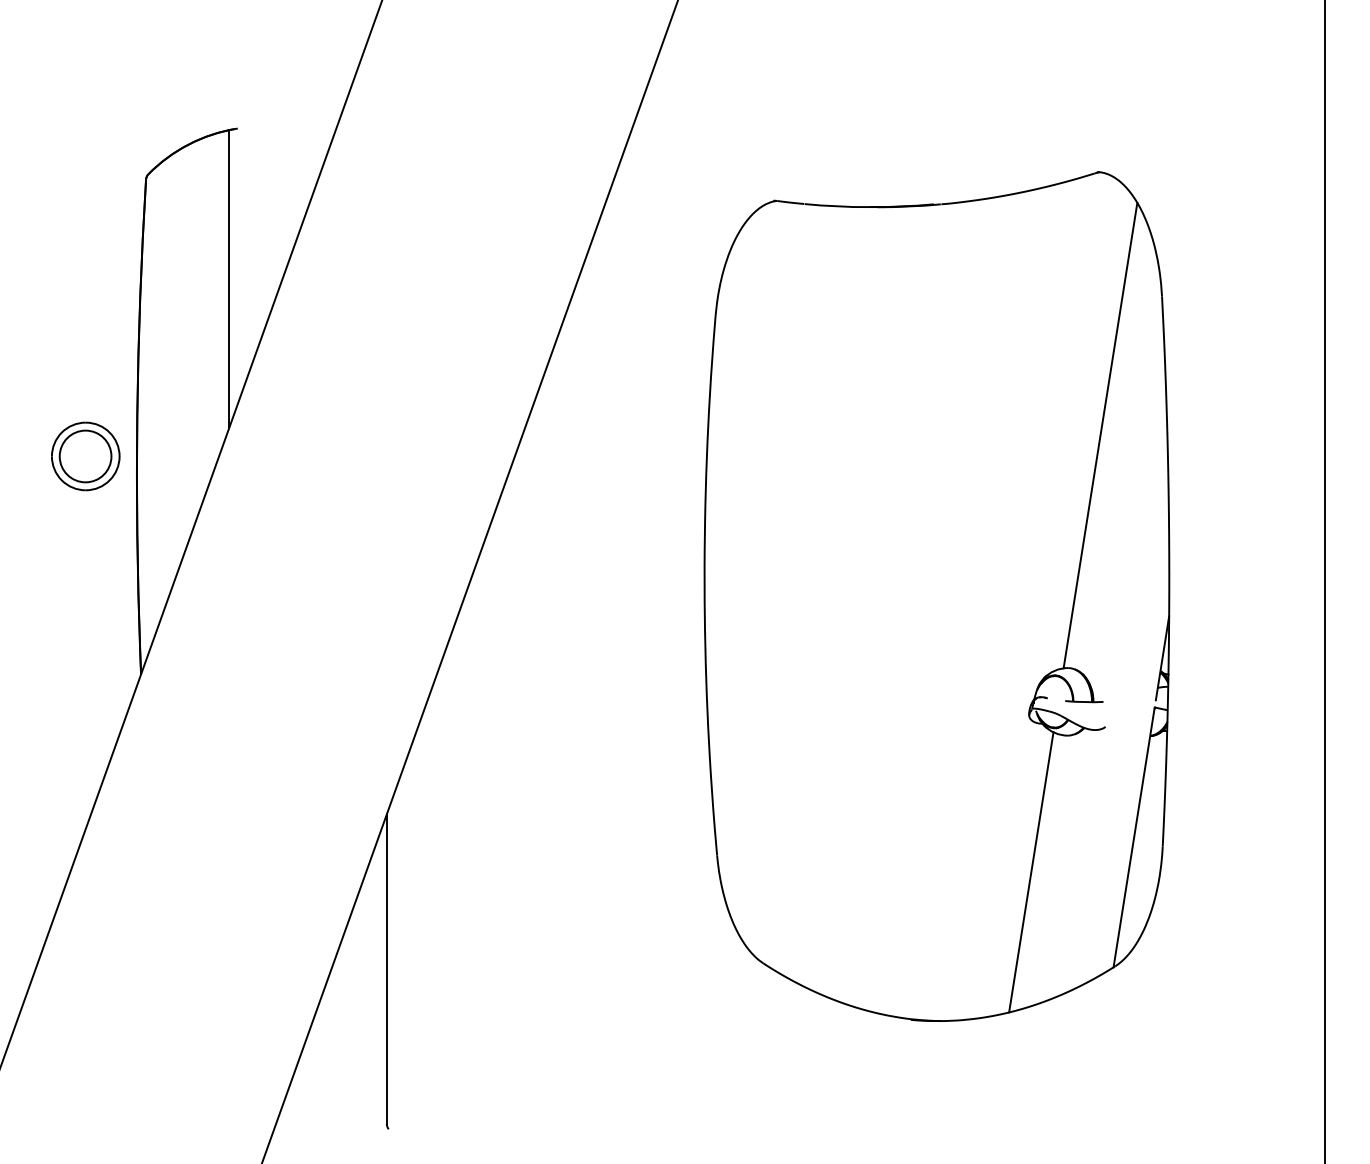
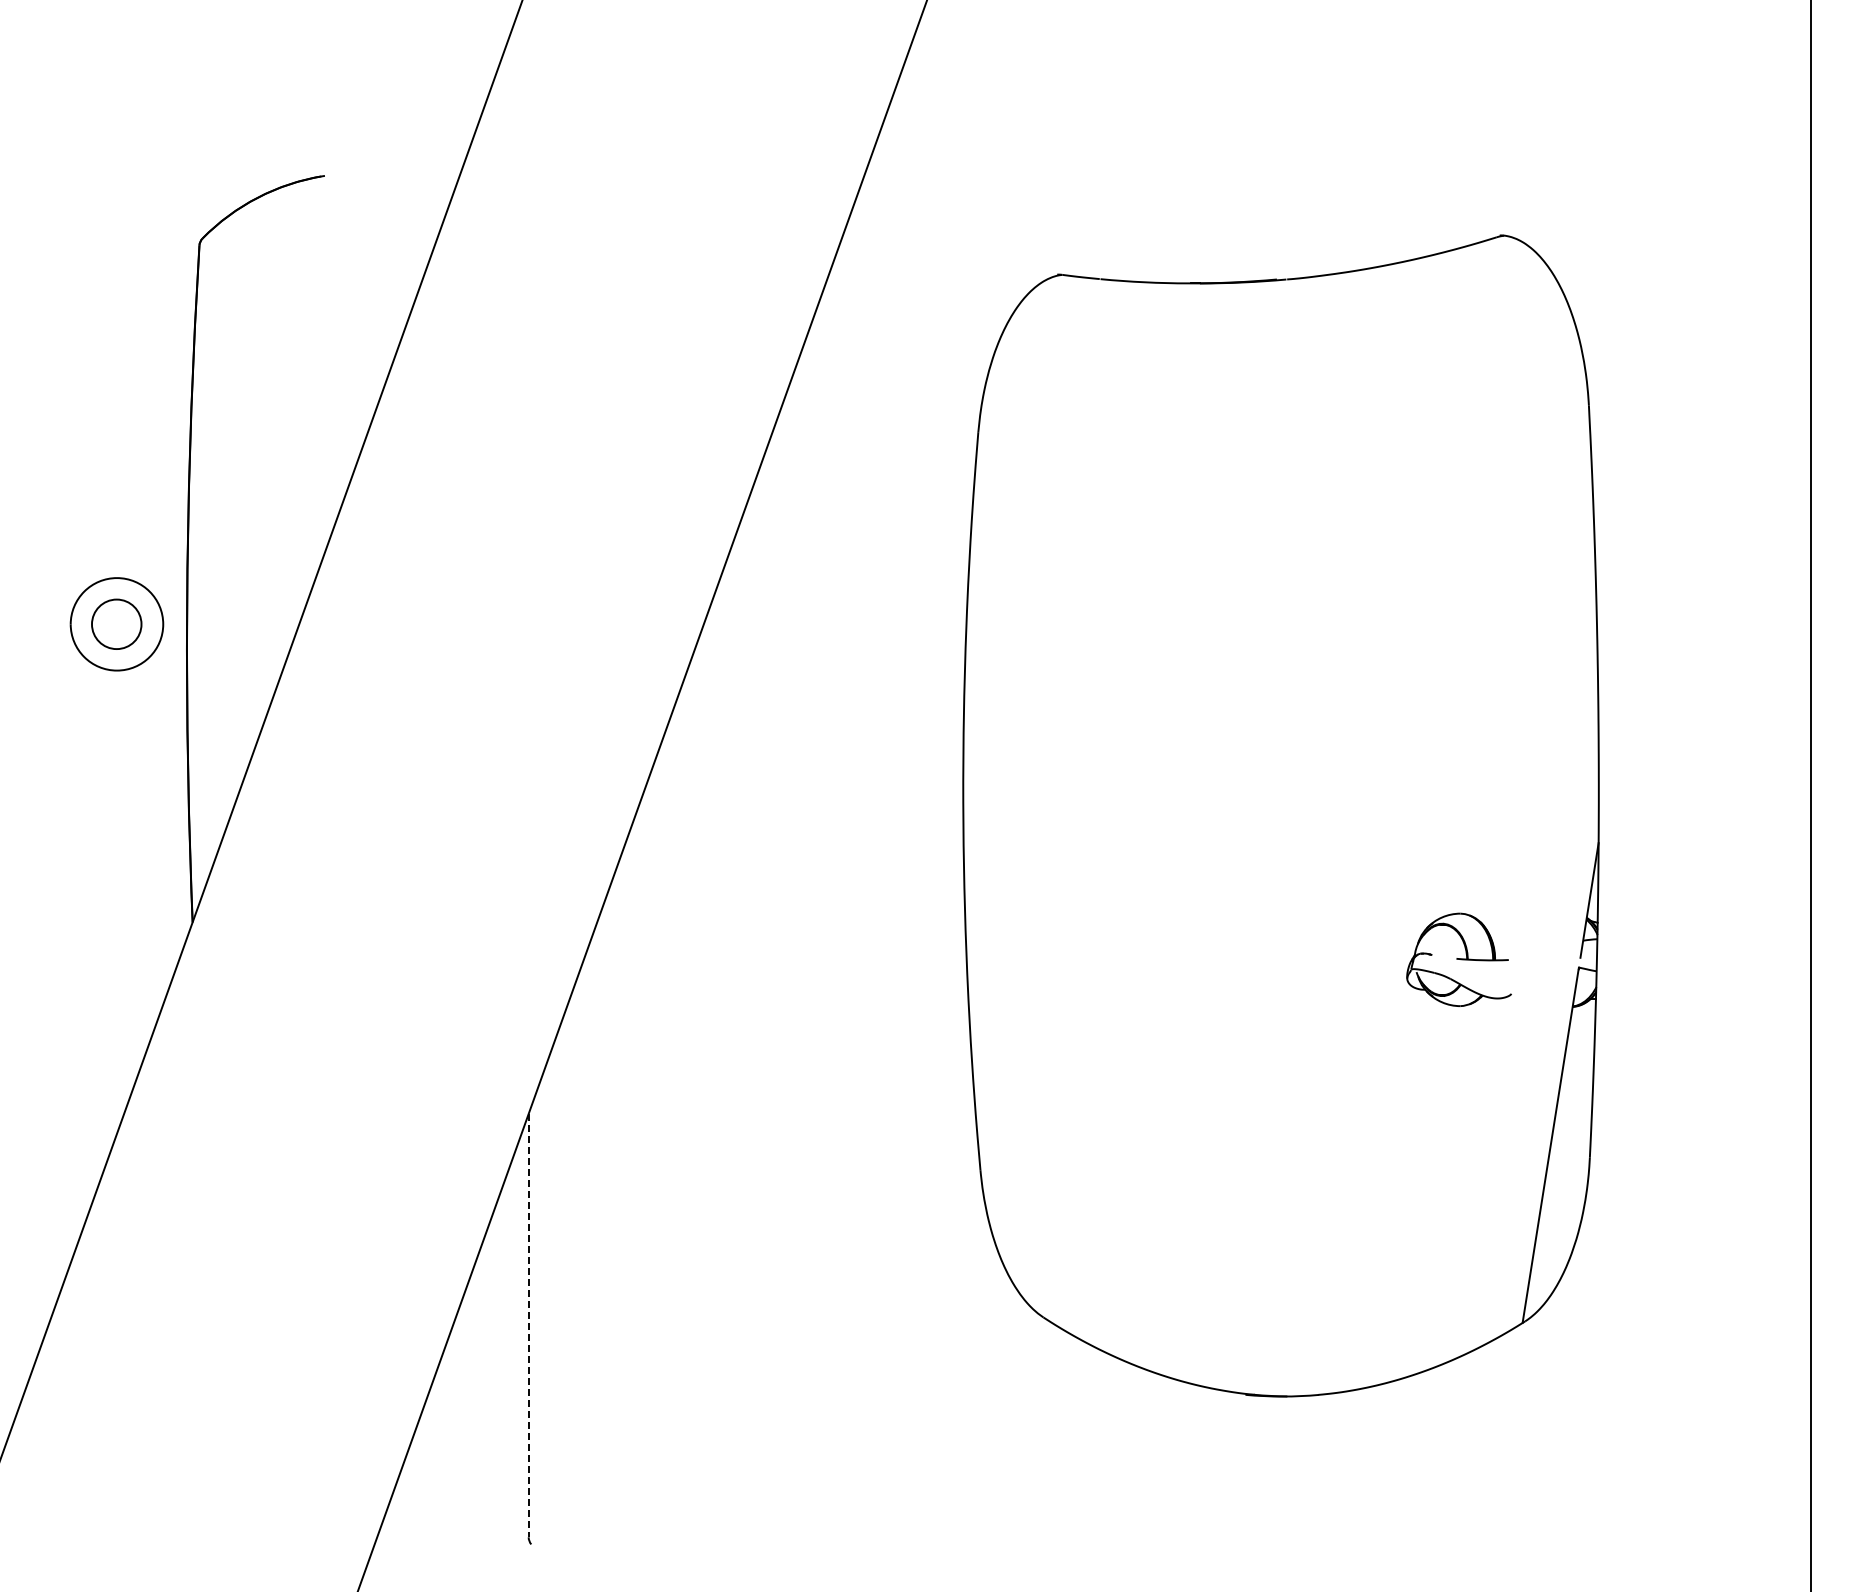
line: (229, 278) -> (313, 381), removed
line: (1100, 435) -> (1504, 595), removed
circle: (85, 455) -> (116, 623), size x0.7
line: (1030, 871) -> (1409, 1192), removed
line: (386, 969) -> (528, 1325), solid -> dashed

